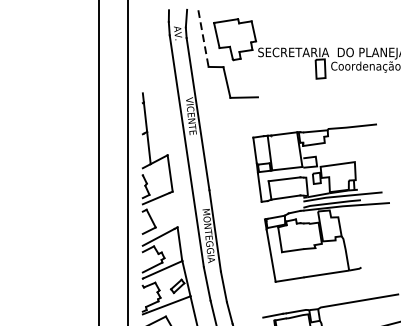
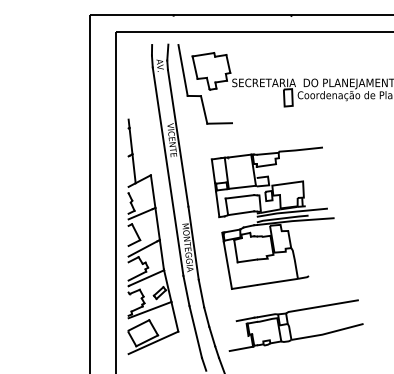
line: (203, 38) -> (183, 70), dashed -> solid
part: (320, 202) -> (272, 217), moved
line: (174, 208) -> (157, 223), added

